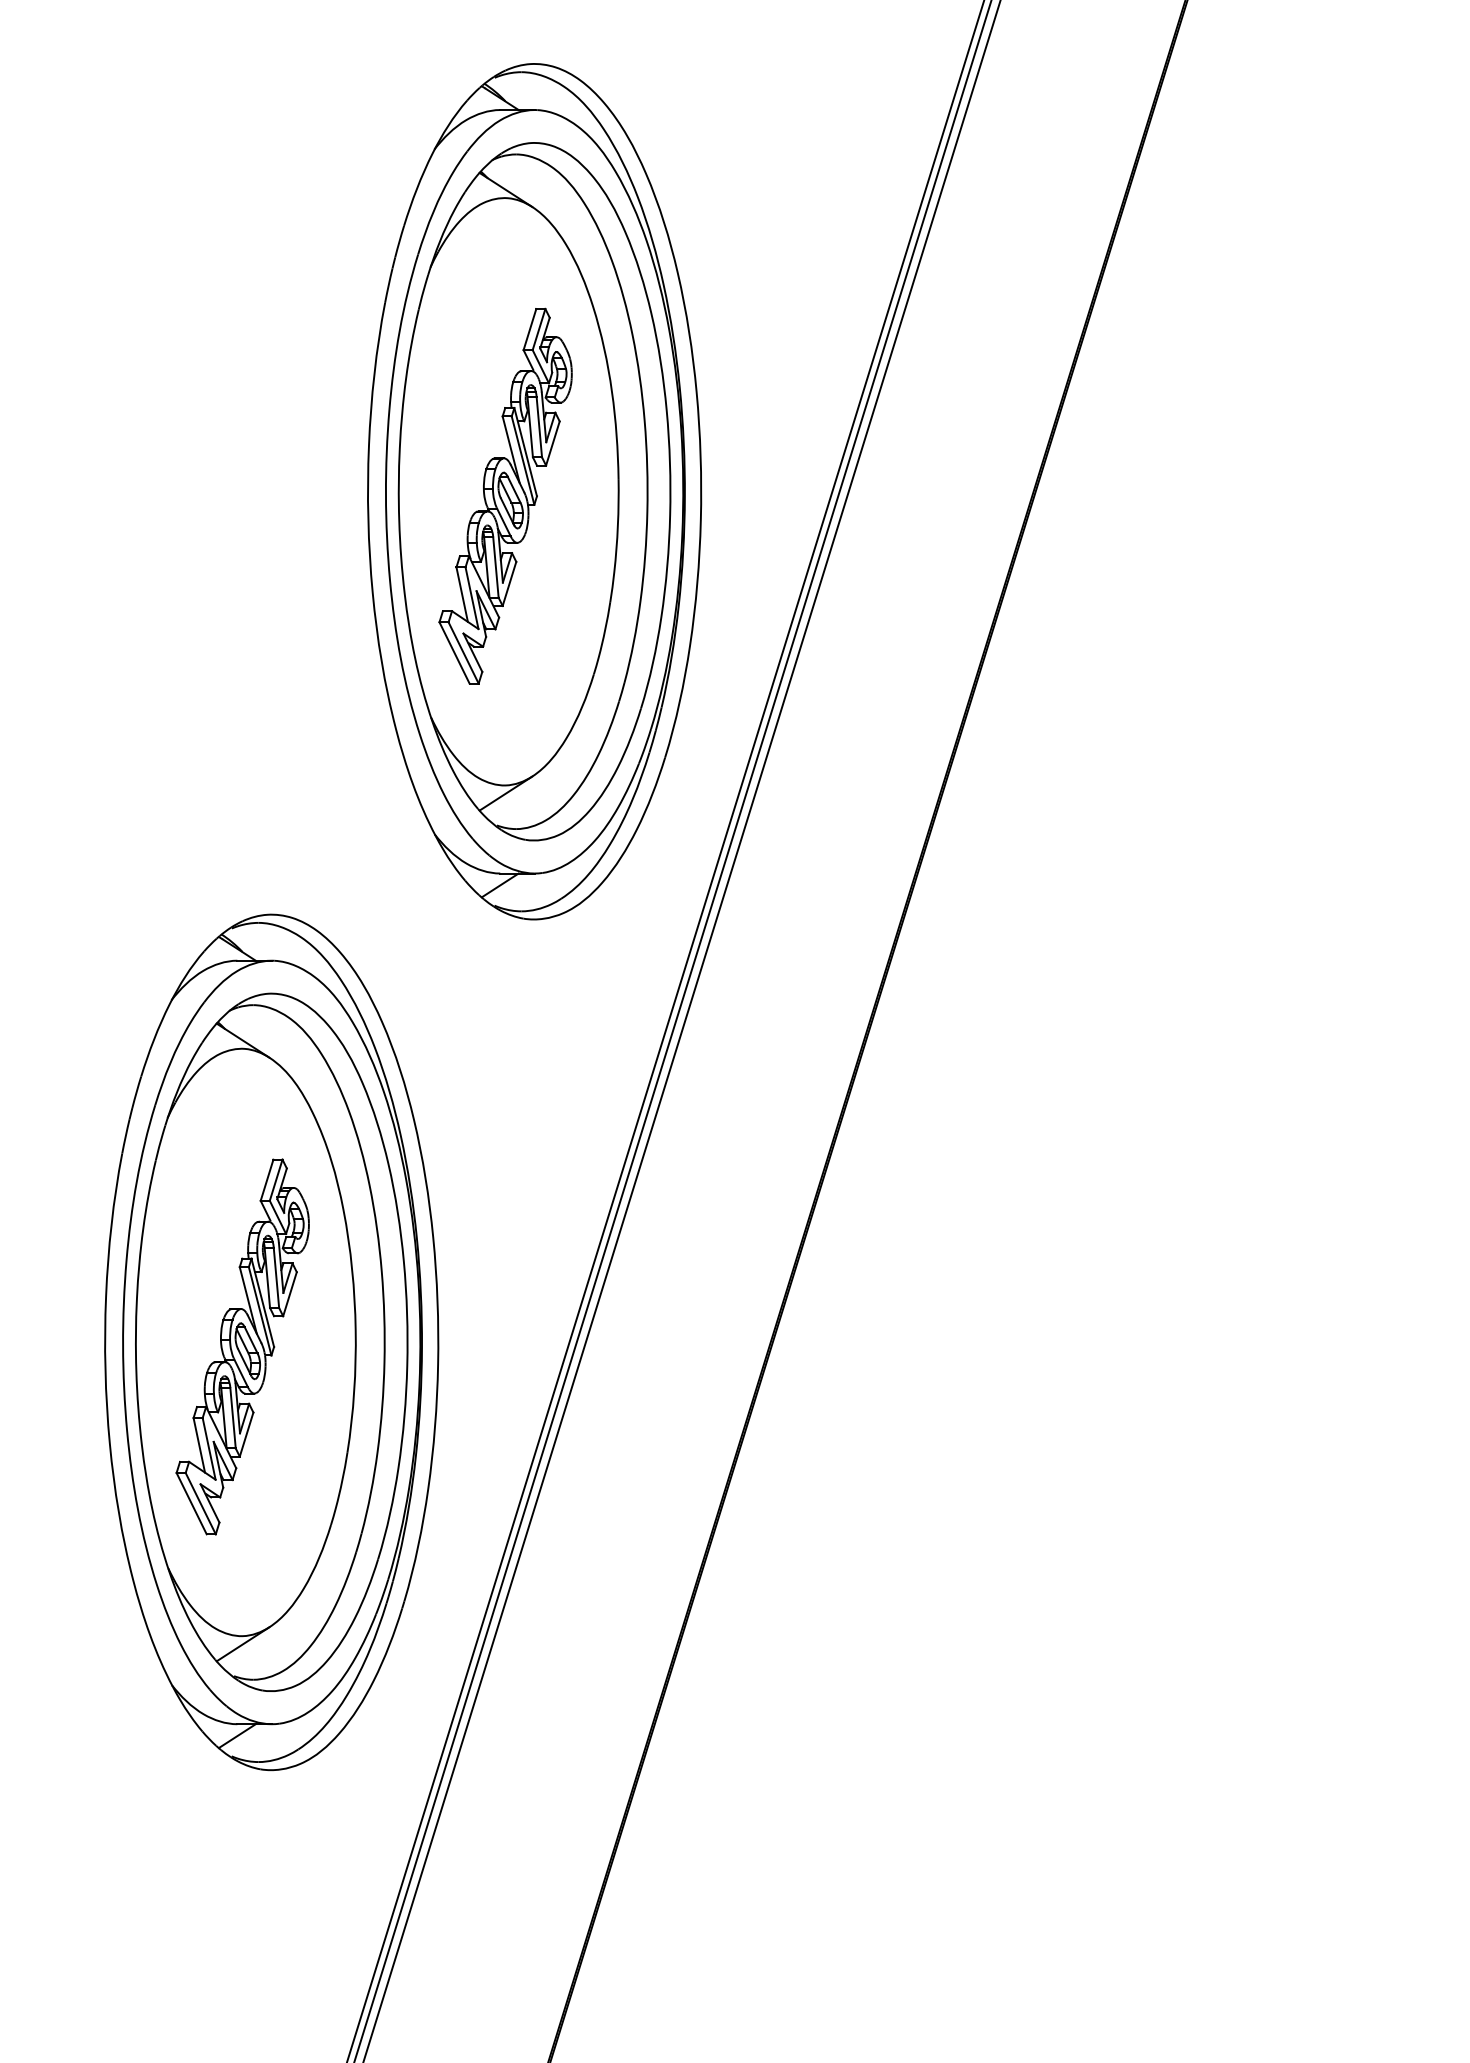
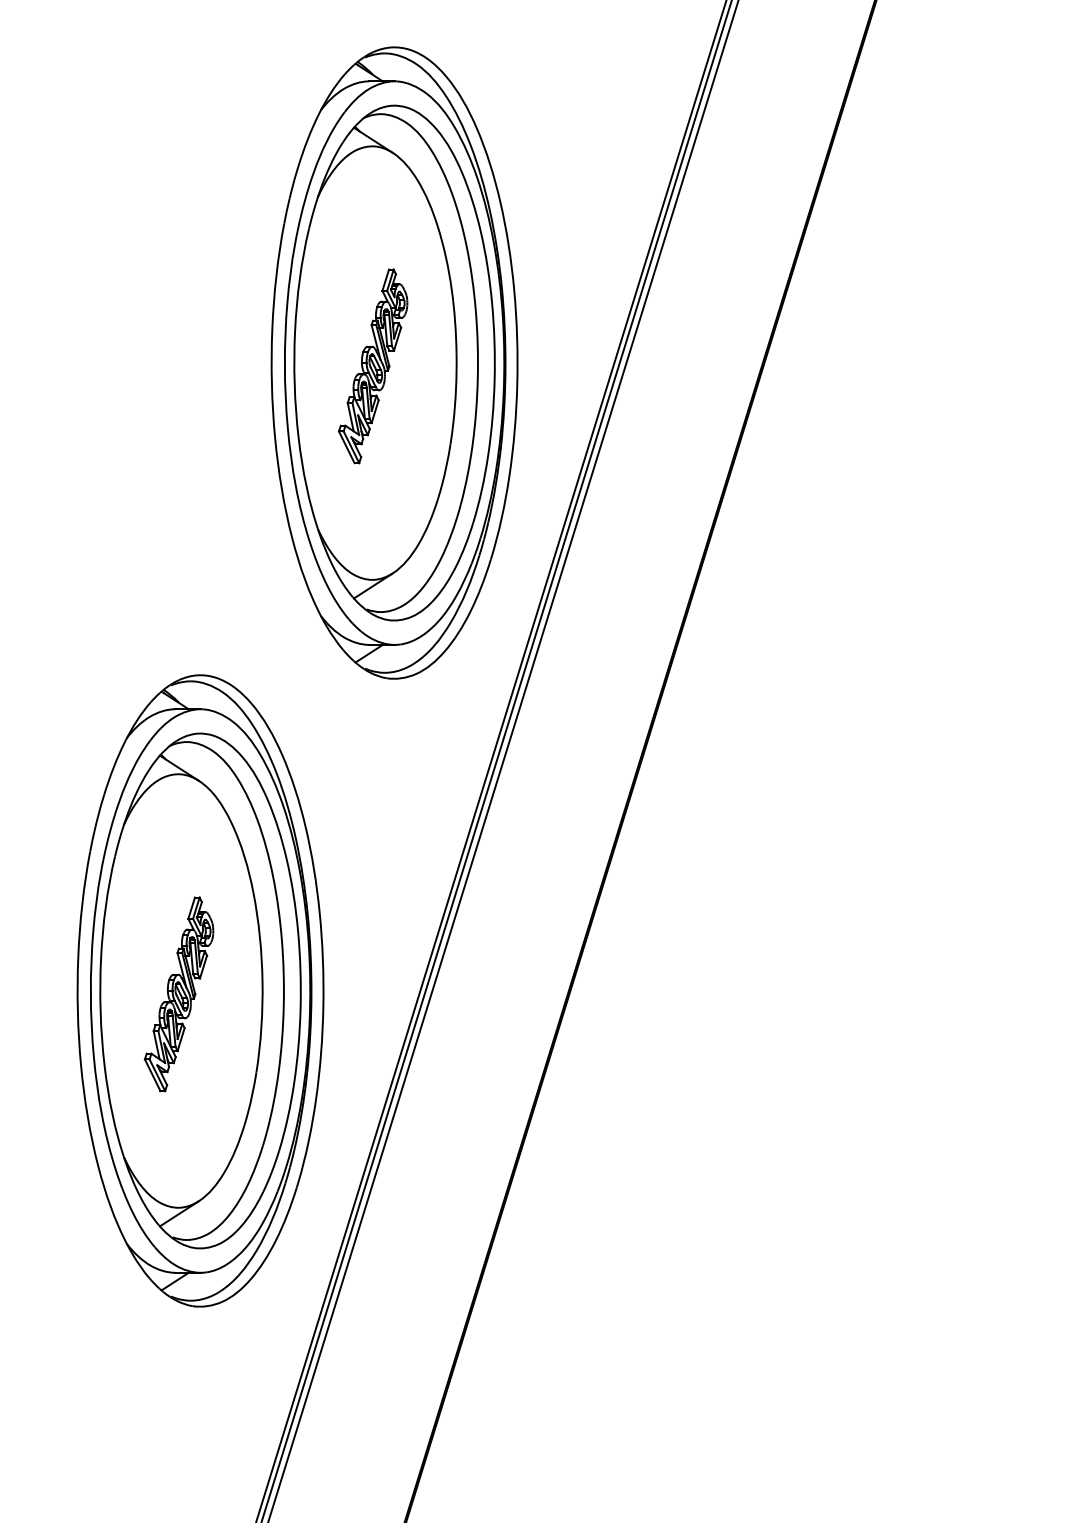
part: (505, 495) -> (373, 365), size x0.7
part: (242, 1346) -> (178, 994), size x0.7

